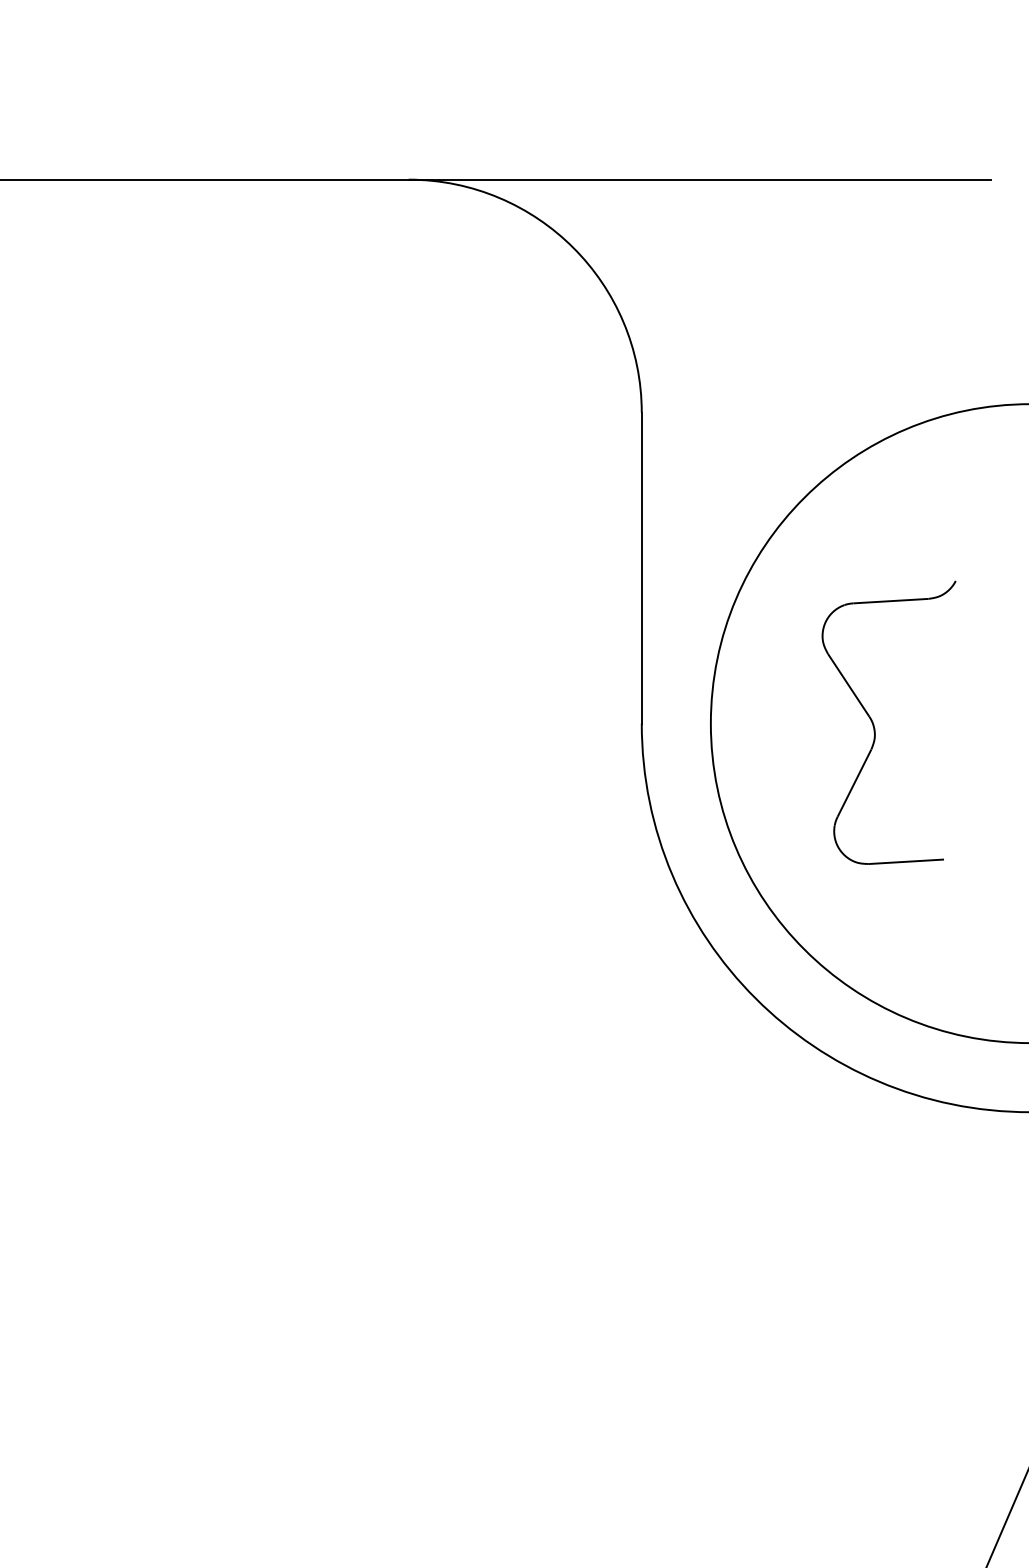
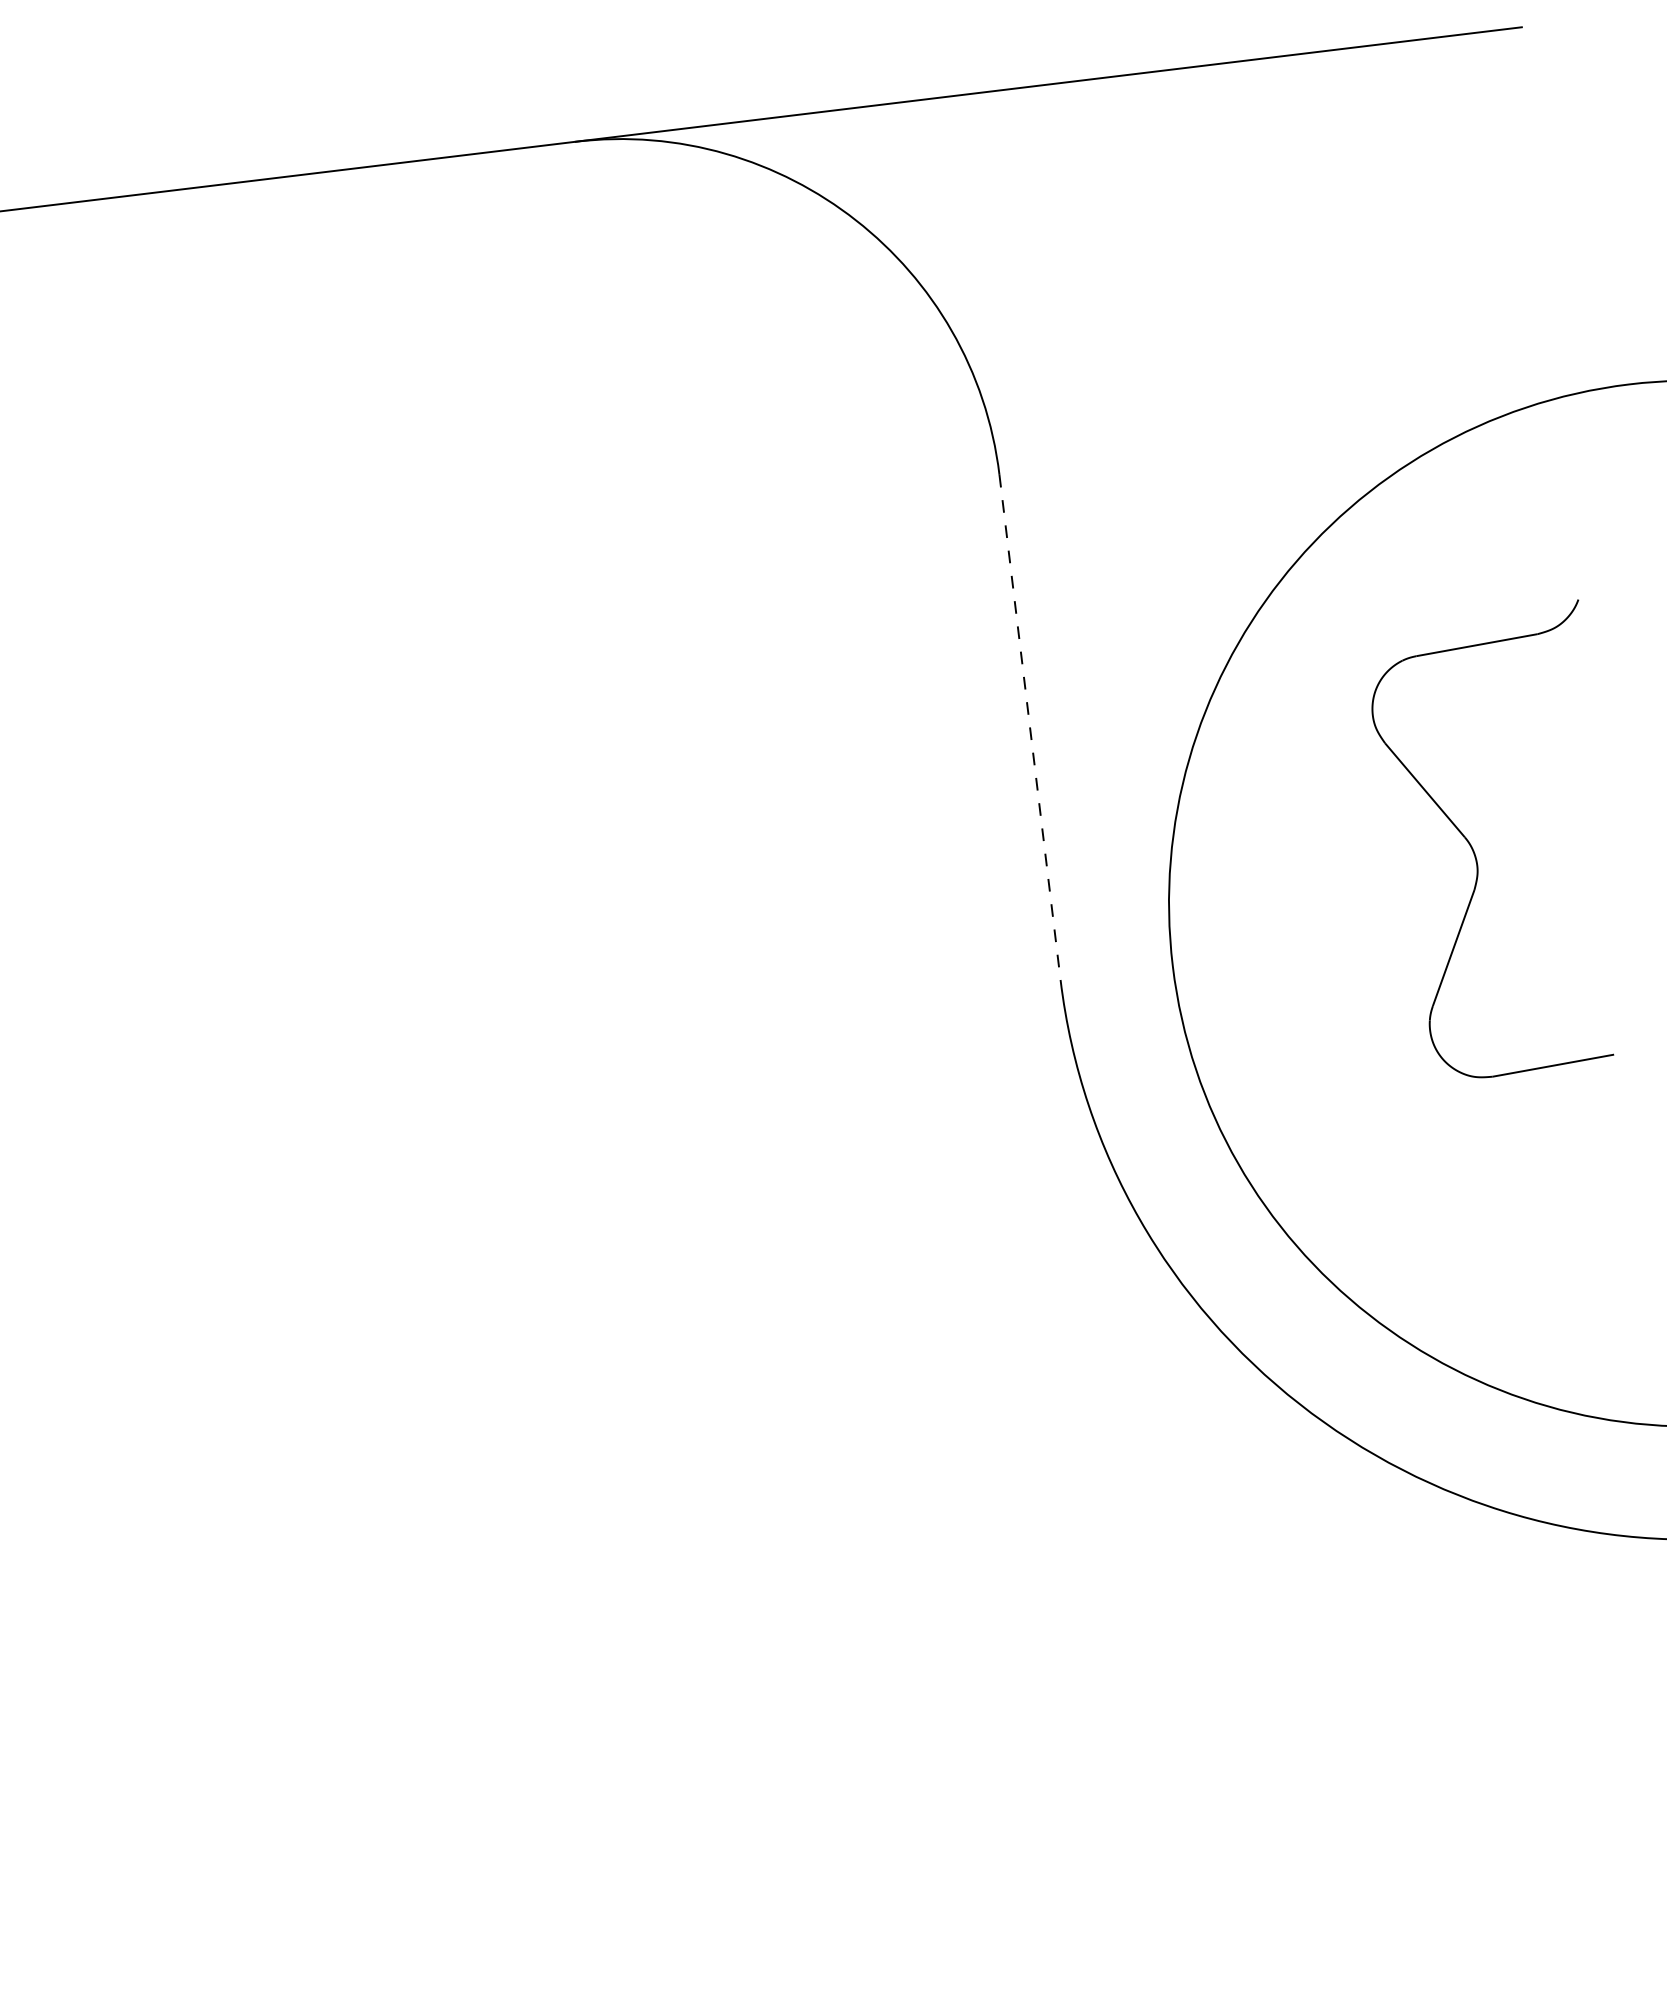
line: (641, 568) -> (1029, 727), solid -> dashed
part: (874, 724) -> (1474, 848), moved

